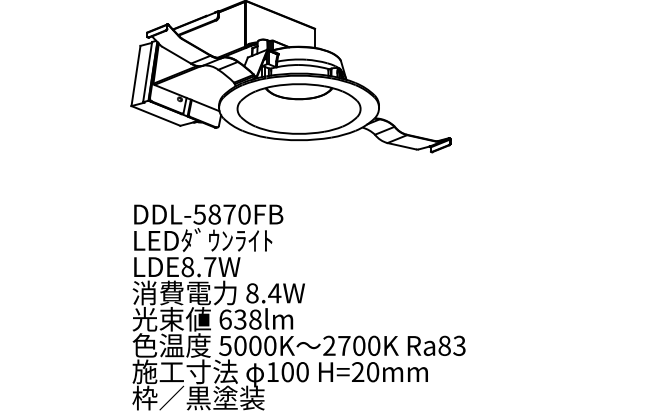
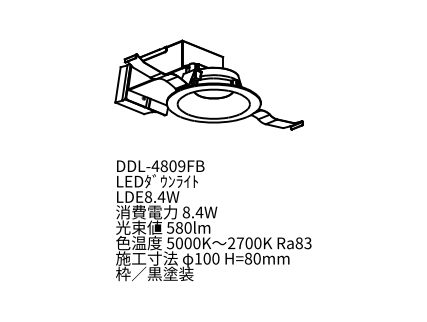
text: (221, 215) -> (168, 166), DDL-5870FB -> DDL-4809FB
text: (210, 266) -> (161, 196), LDE8.7W -> LDE8.4W
text: (240, 318) -> (179, 227), 638lm -> 580lm
text: (358, 371) -> (248, 258), H=20mm -> H=80mm

